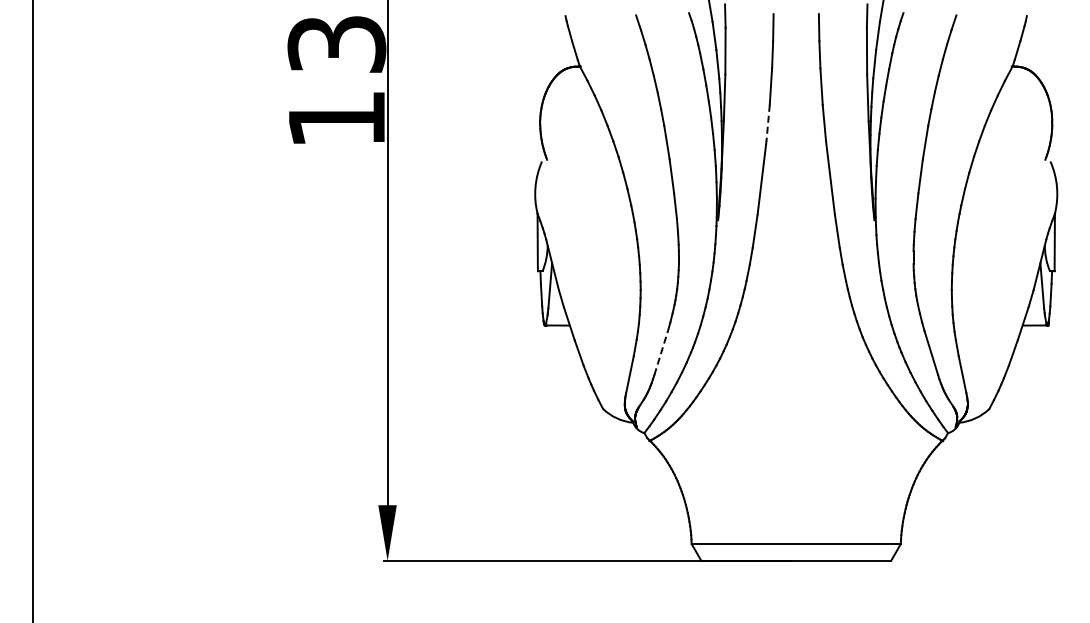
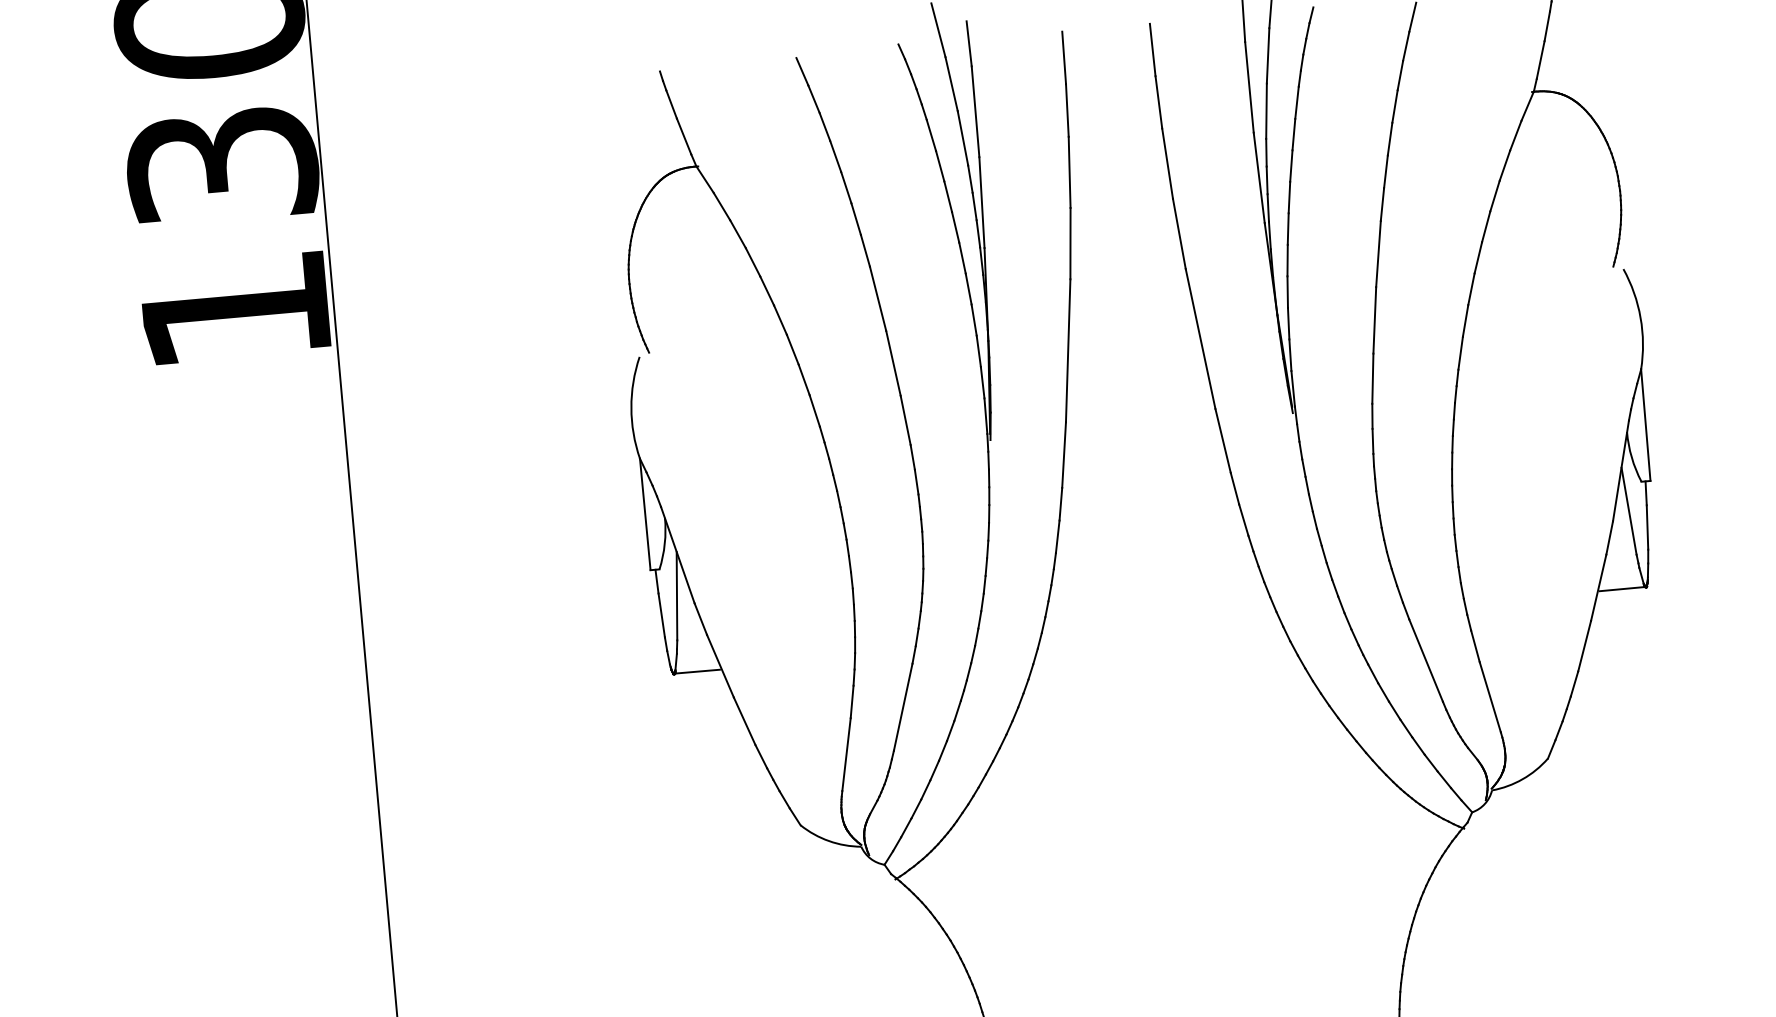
line: (768, 123) -> (1071, 244), dashed -> solid
line: (661, 353) -> (903, 707), dashed -> solid

